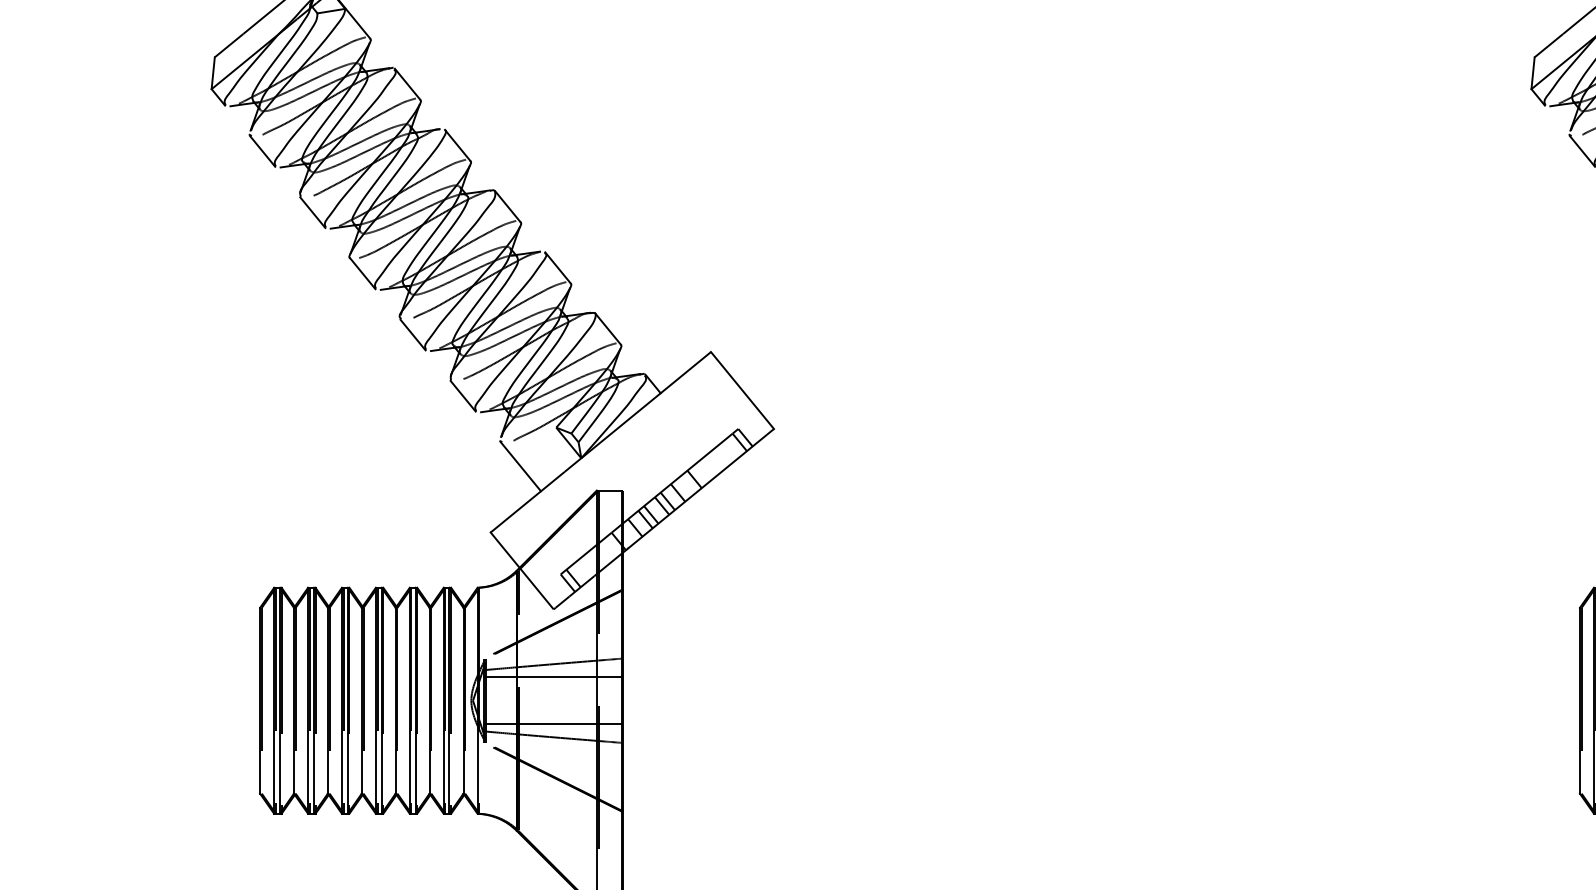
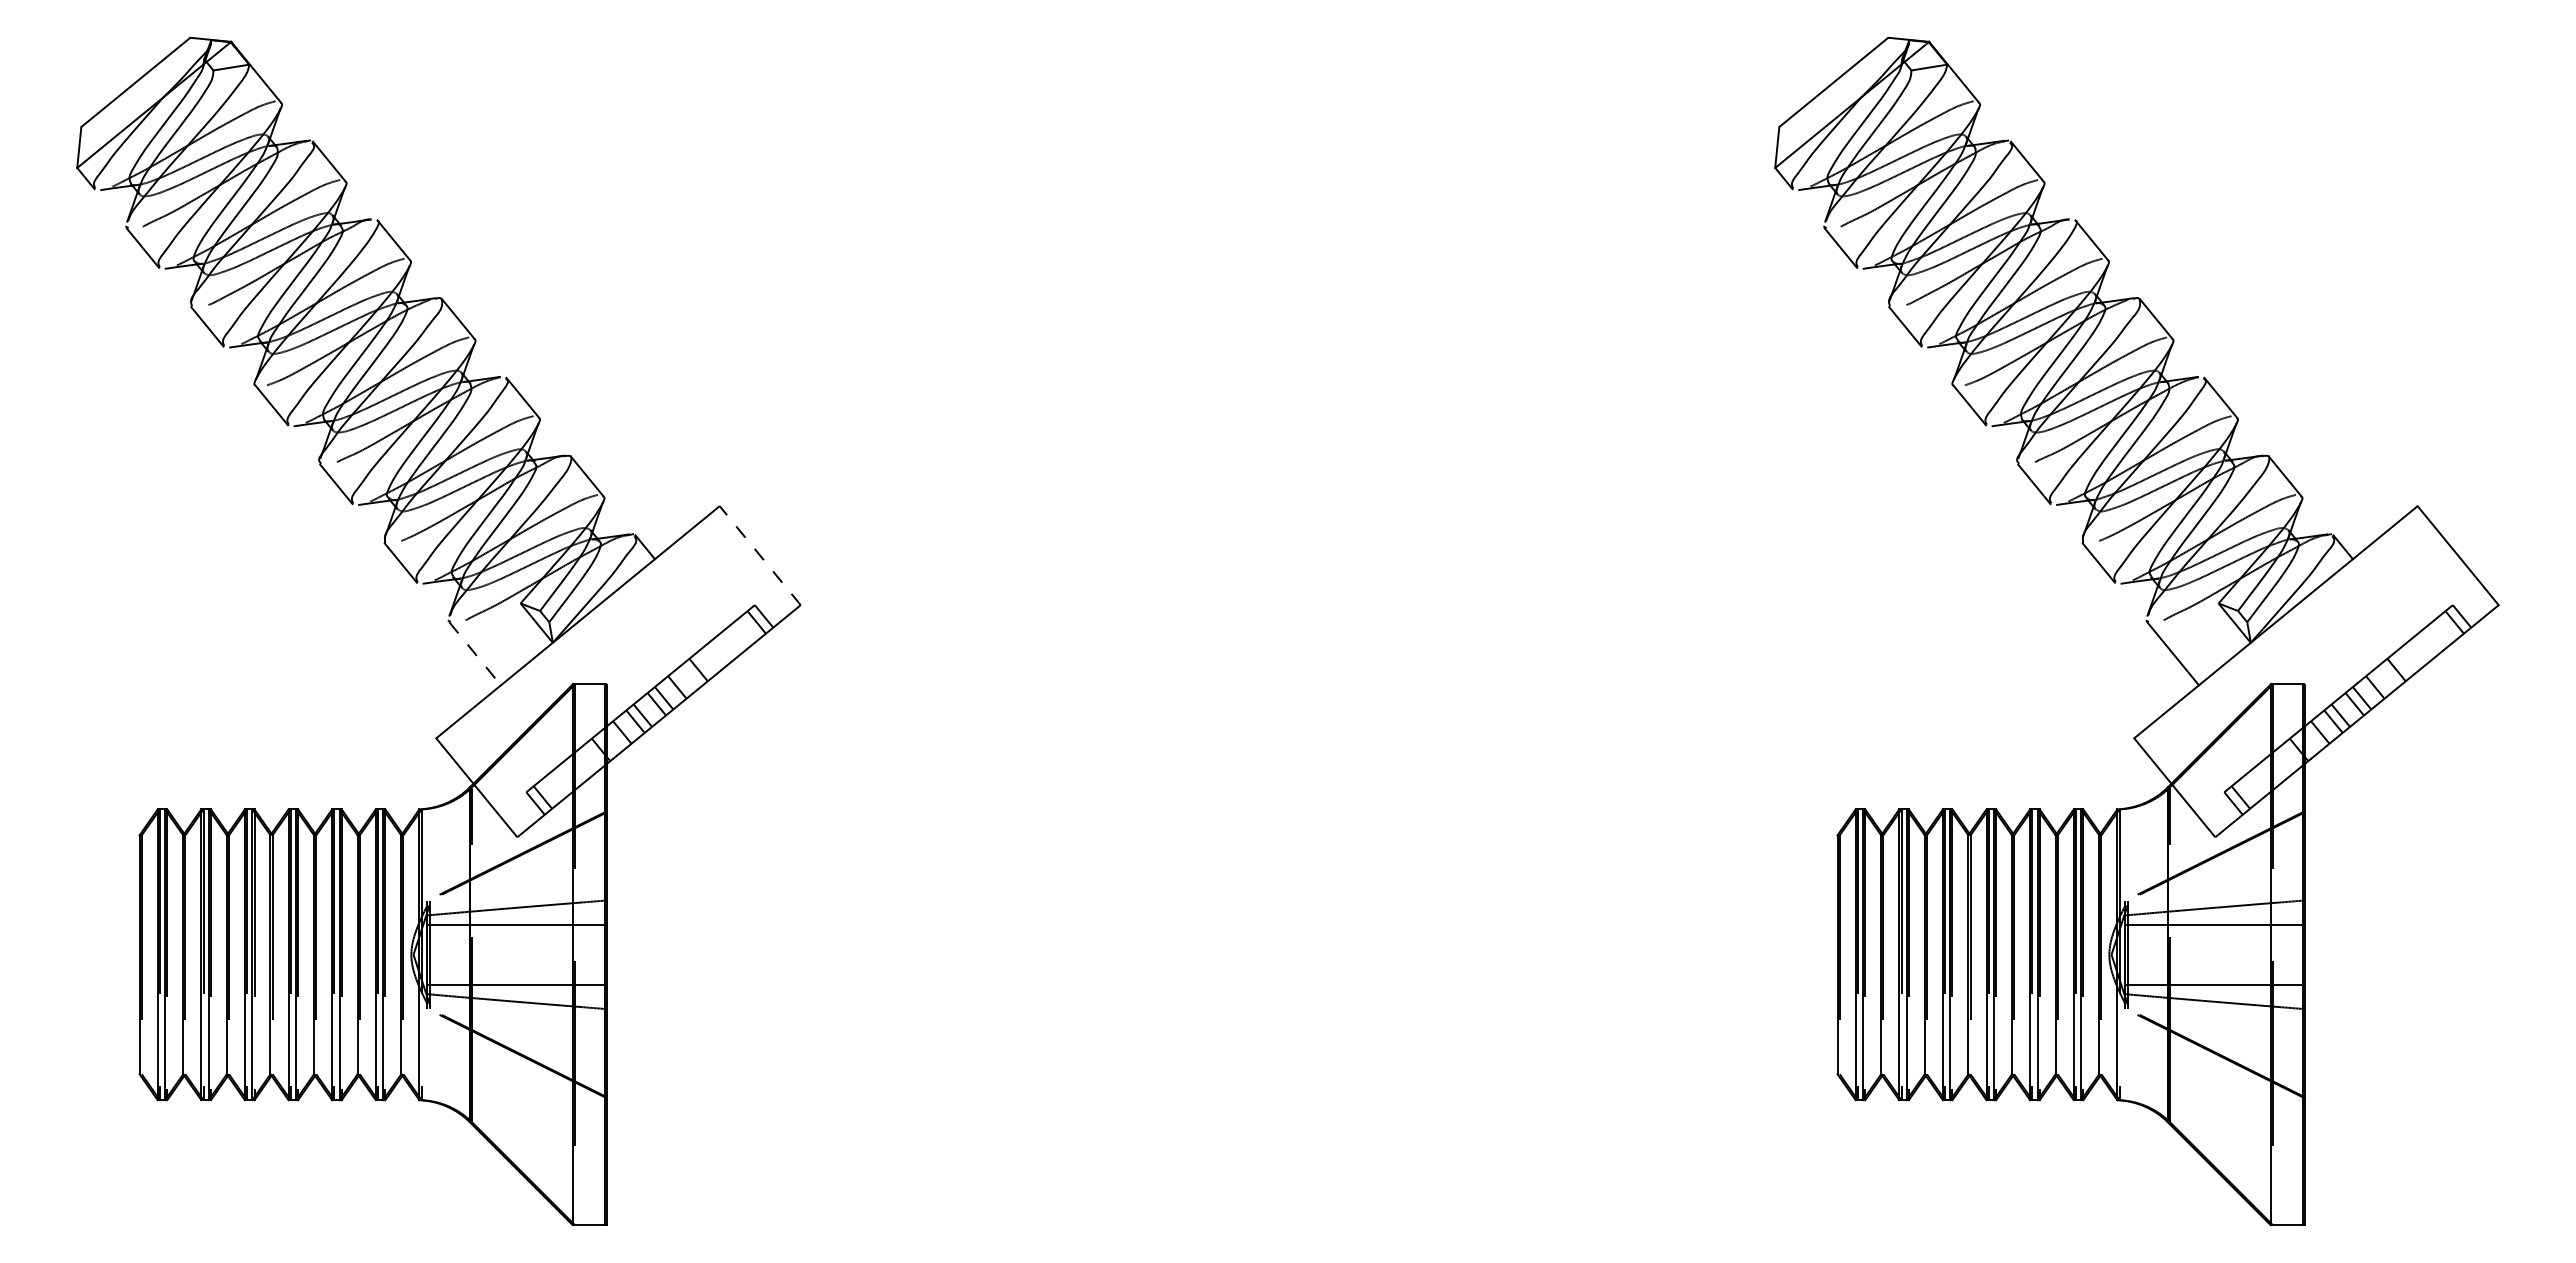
line: (742, 390) -> (760, 555), solid -> dashed
line: (521, 466) -> (475, 653), solid -> dashed

